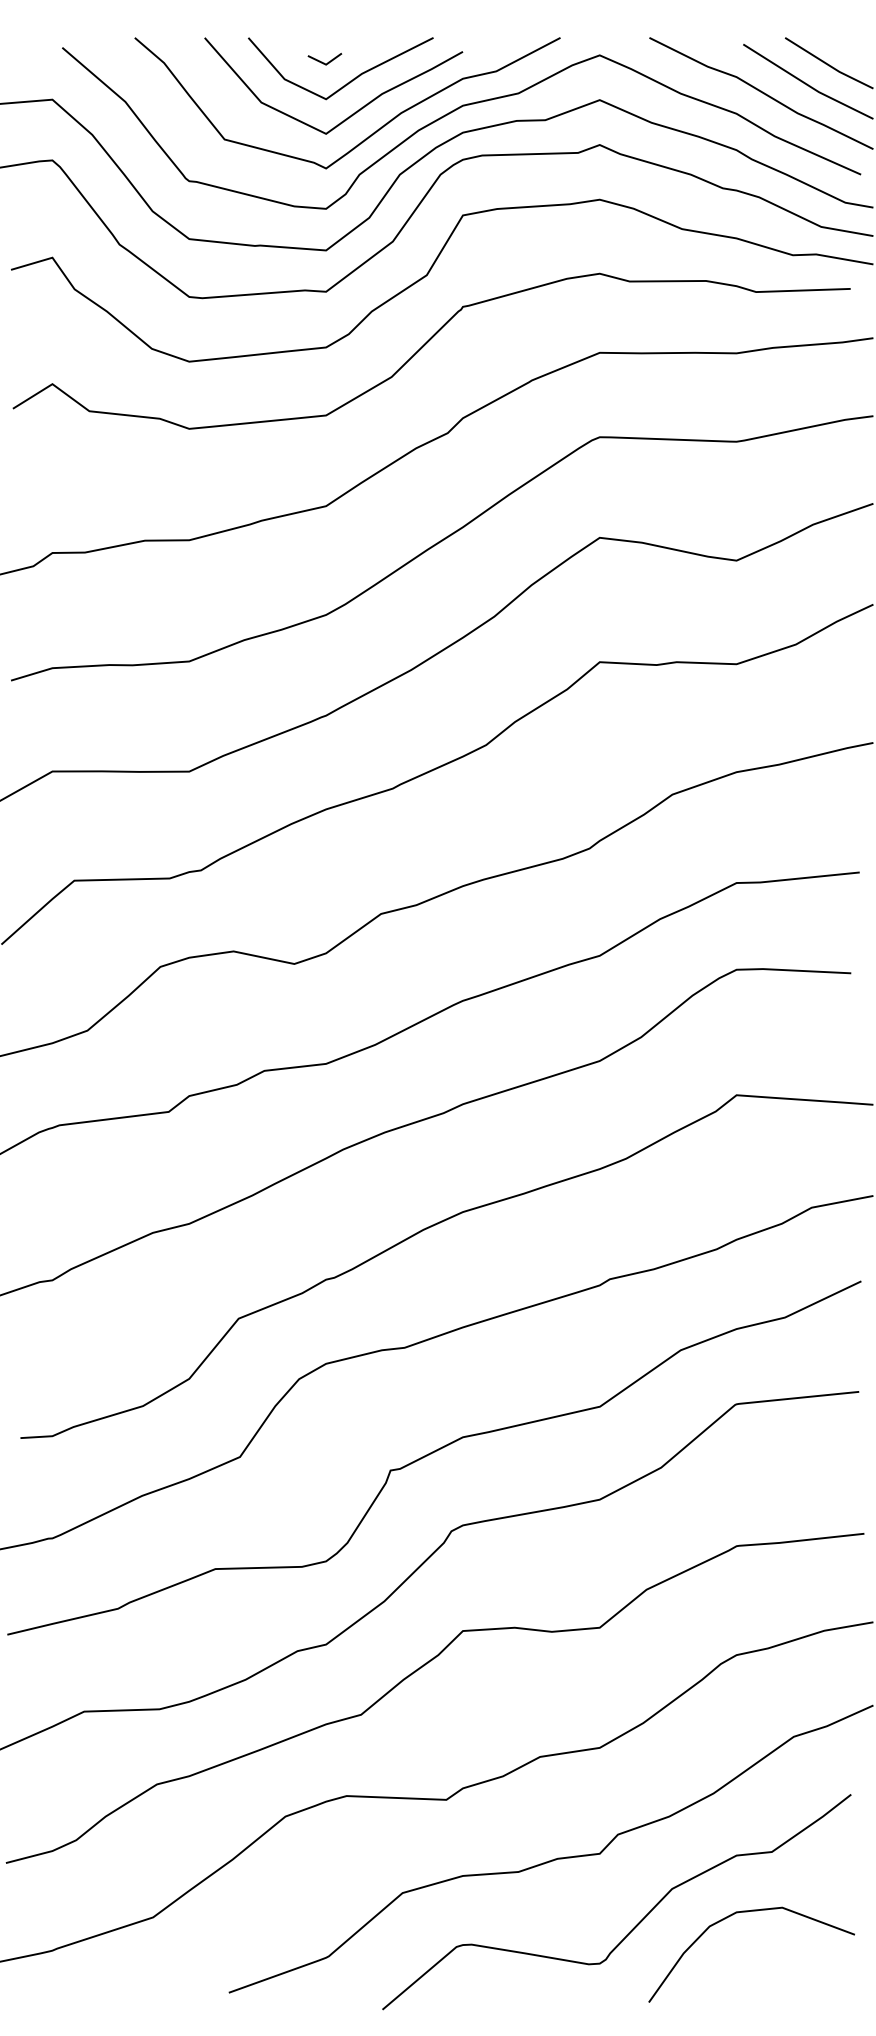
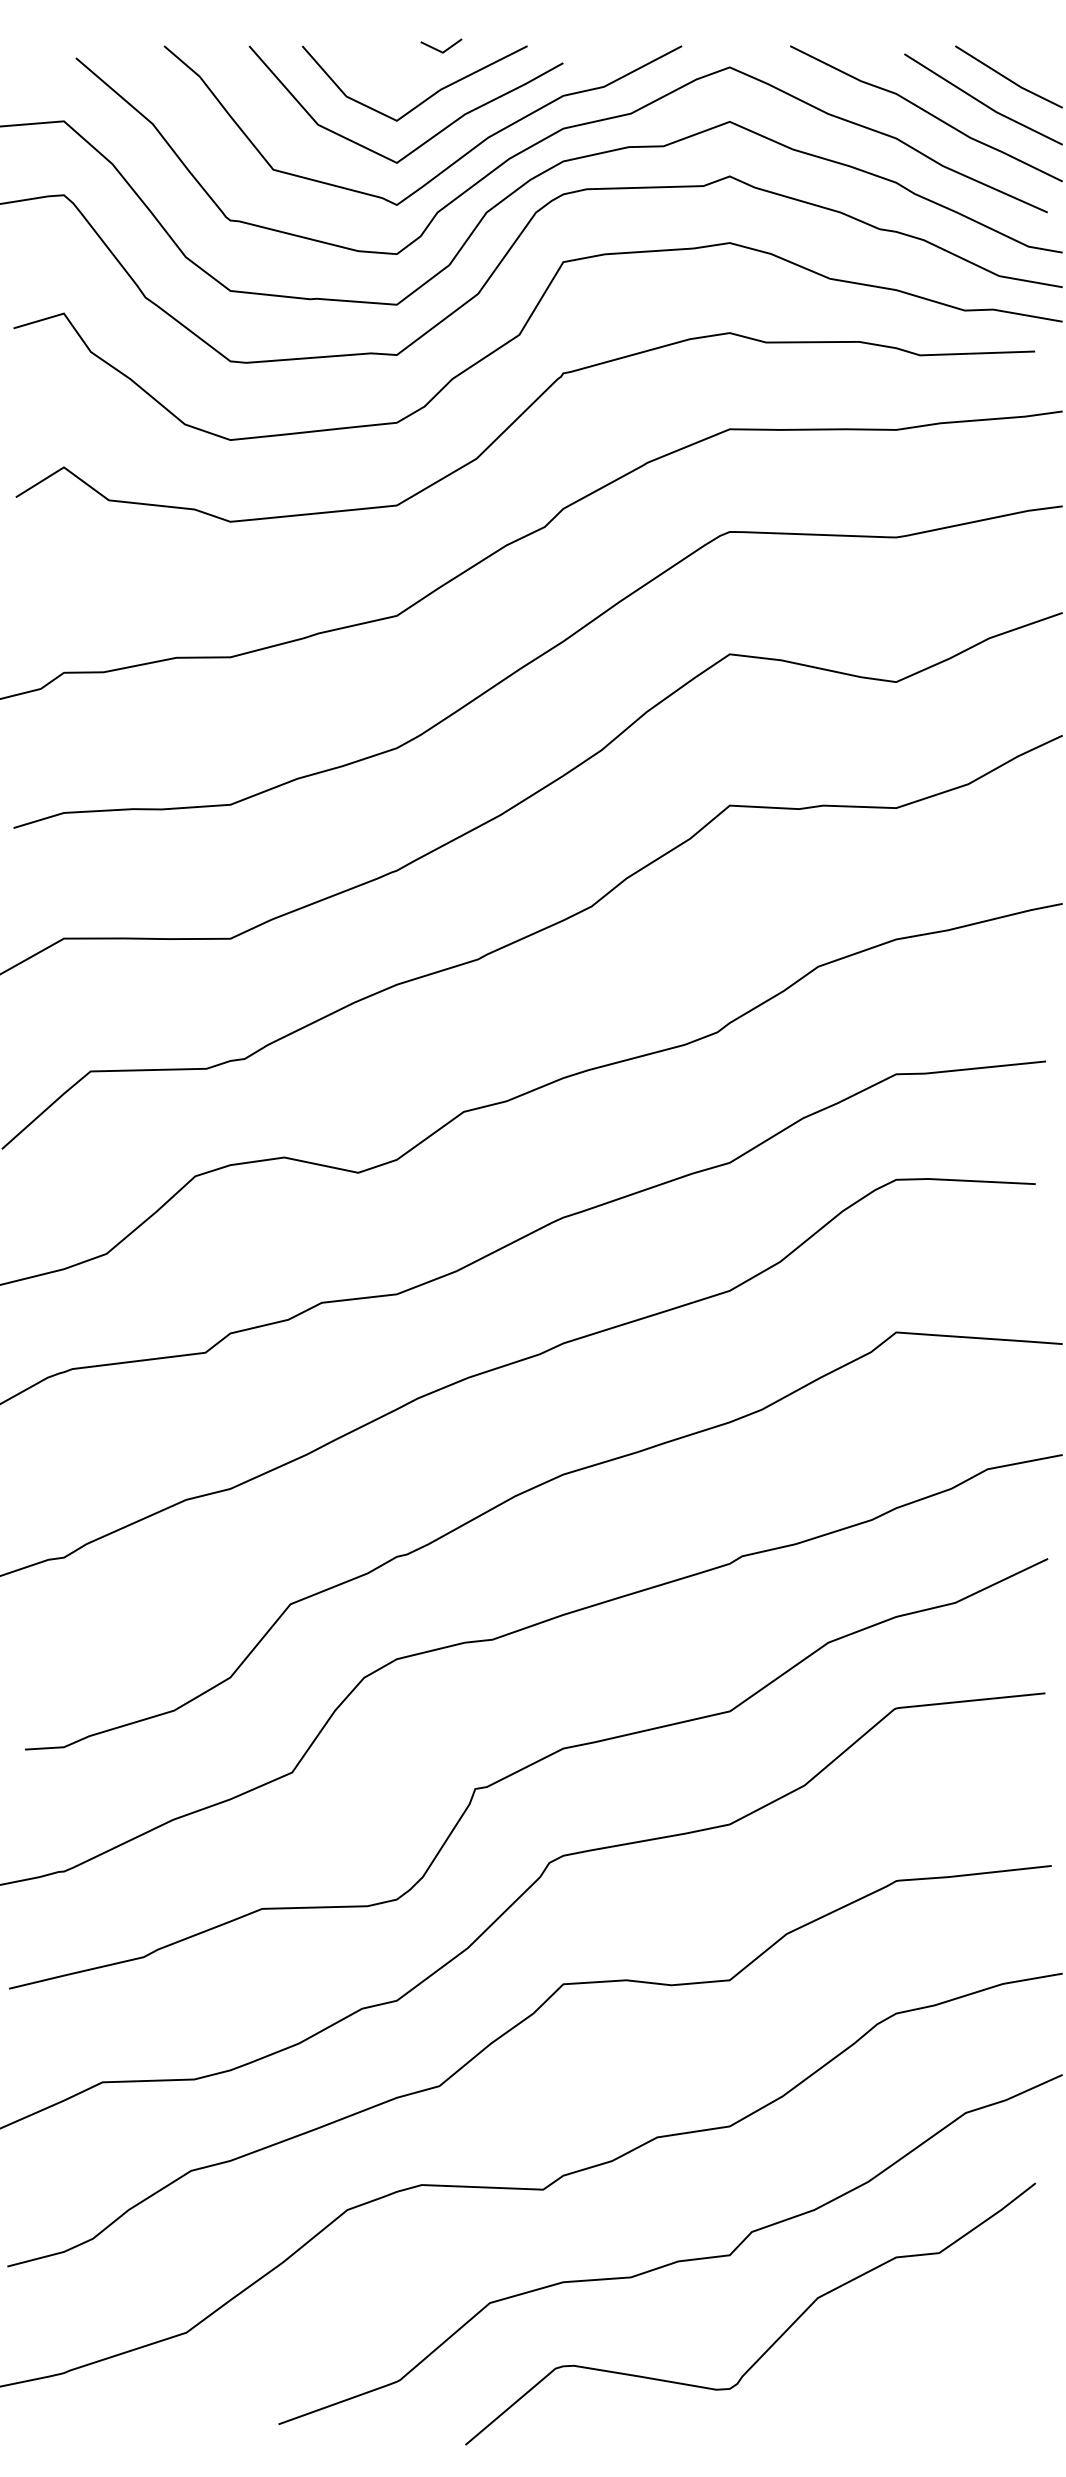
line: (322, 62) -> (438, 49), moved
curve: (747, 1912) -> (909, 2326), removed

